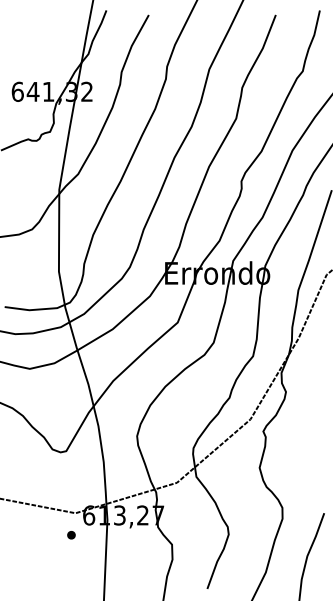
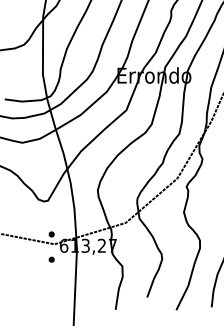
part: (71, 499) -> (51, 234), added

